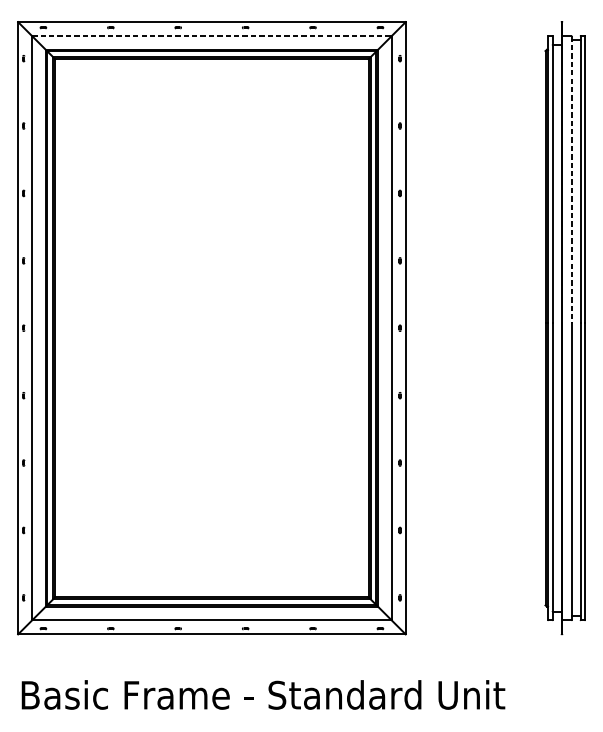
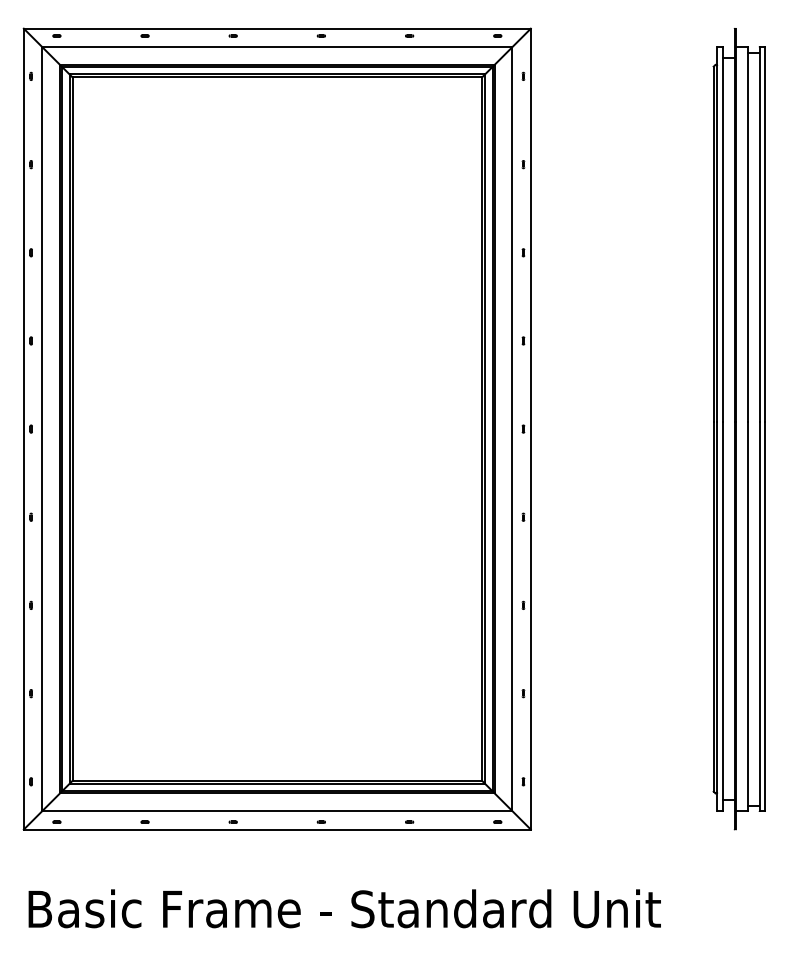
line: (212, 36) -> (277, 47), dashed -> solid
line: (571, 180) -> (747, 235), dashed -> solid

